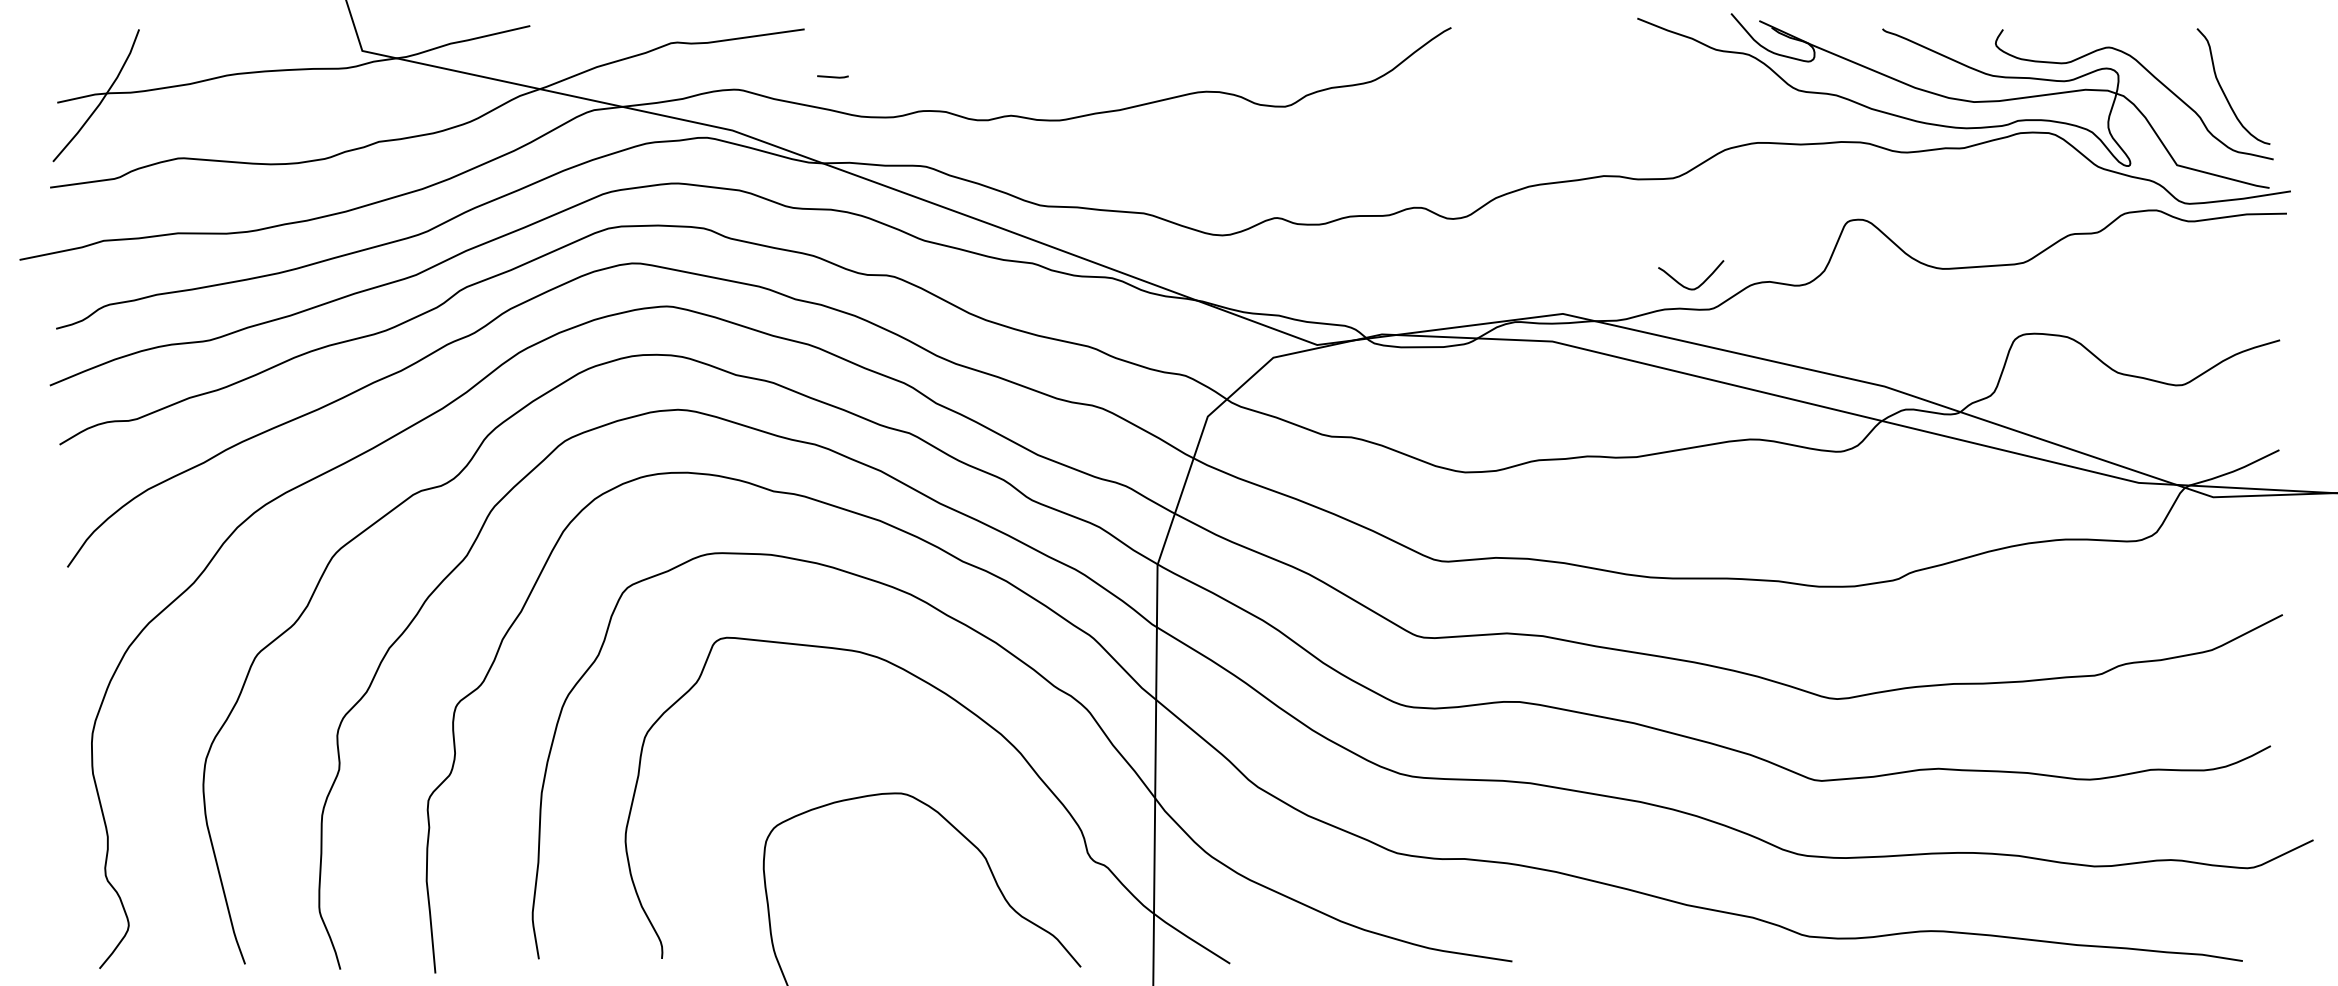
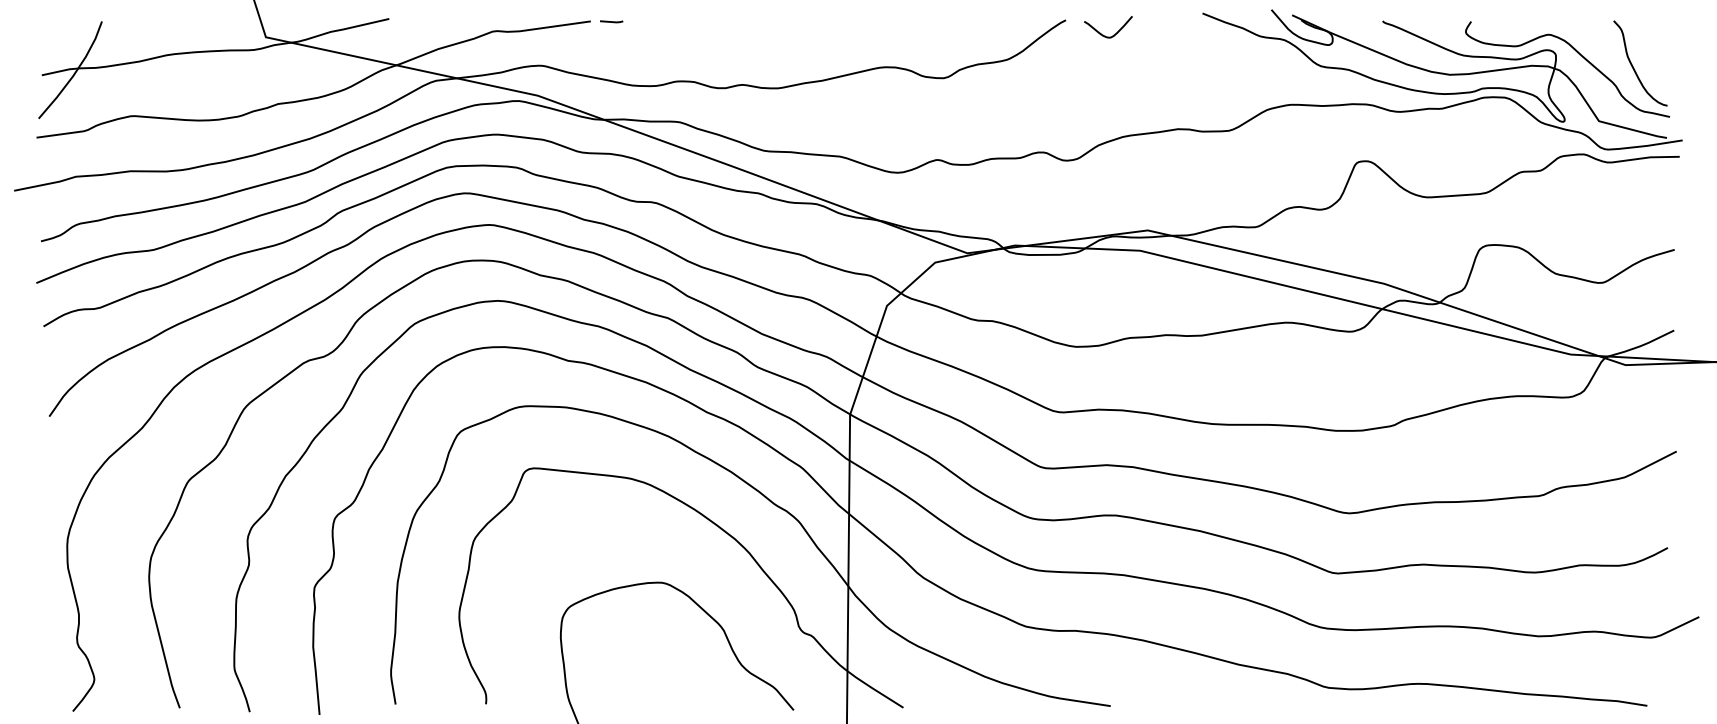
line: (832, 76) -> (611, 21), moved
curve: (1698, 285) -> (1113, 34), moved

